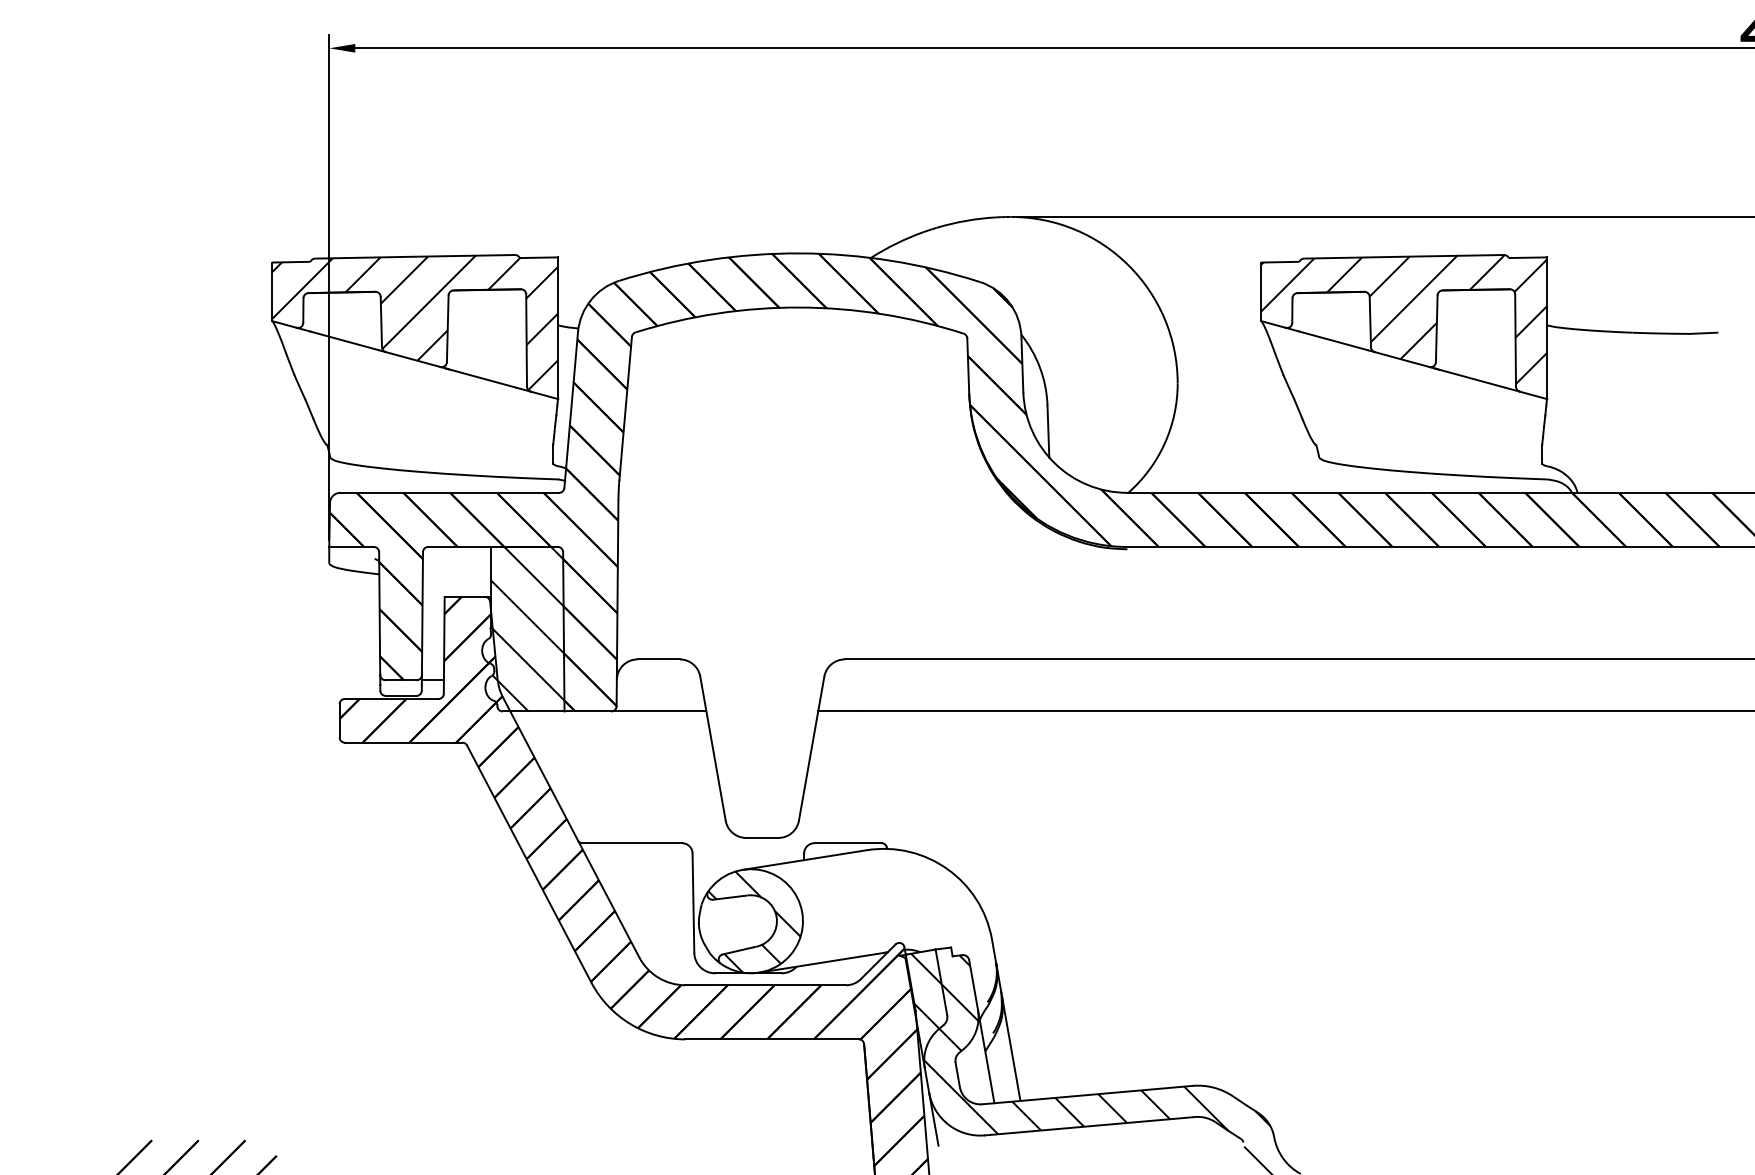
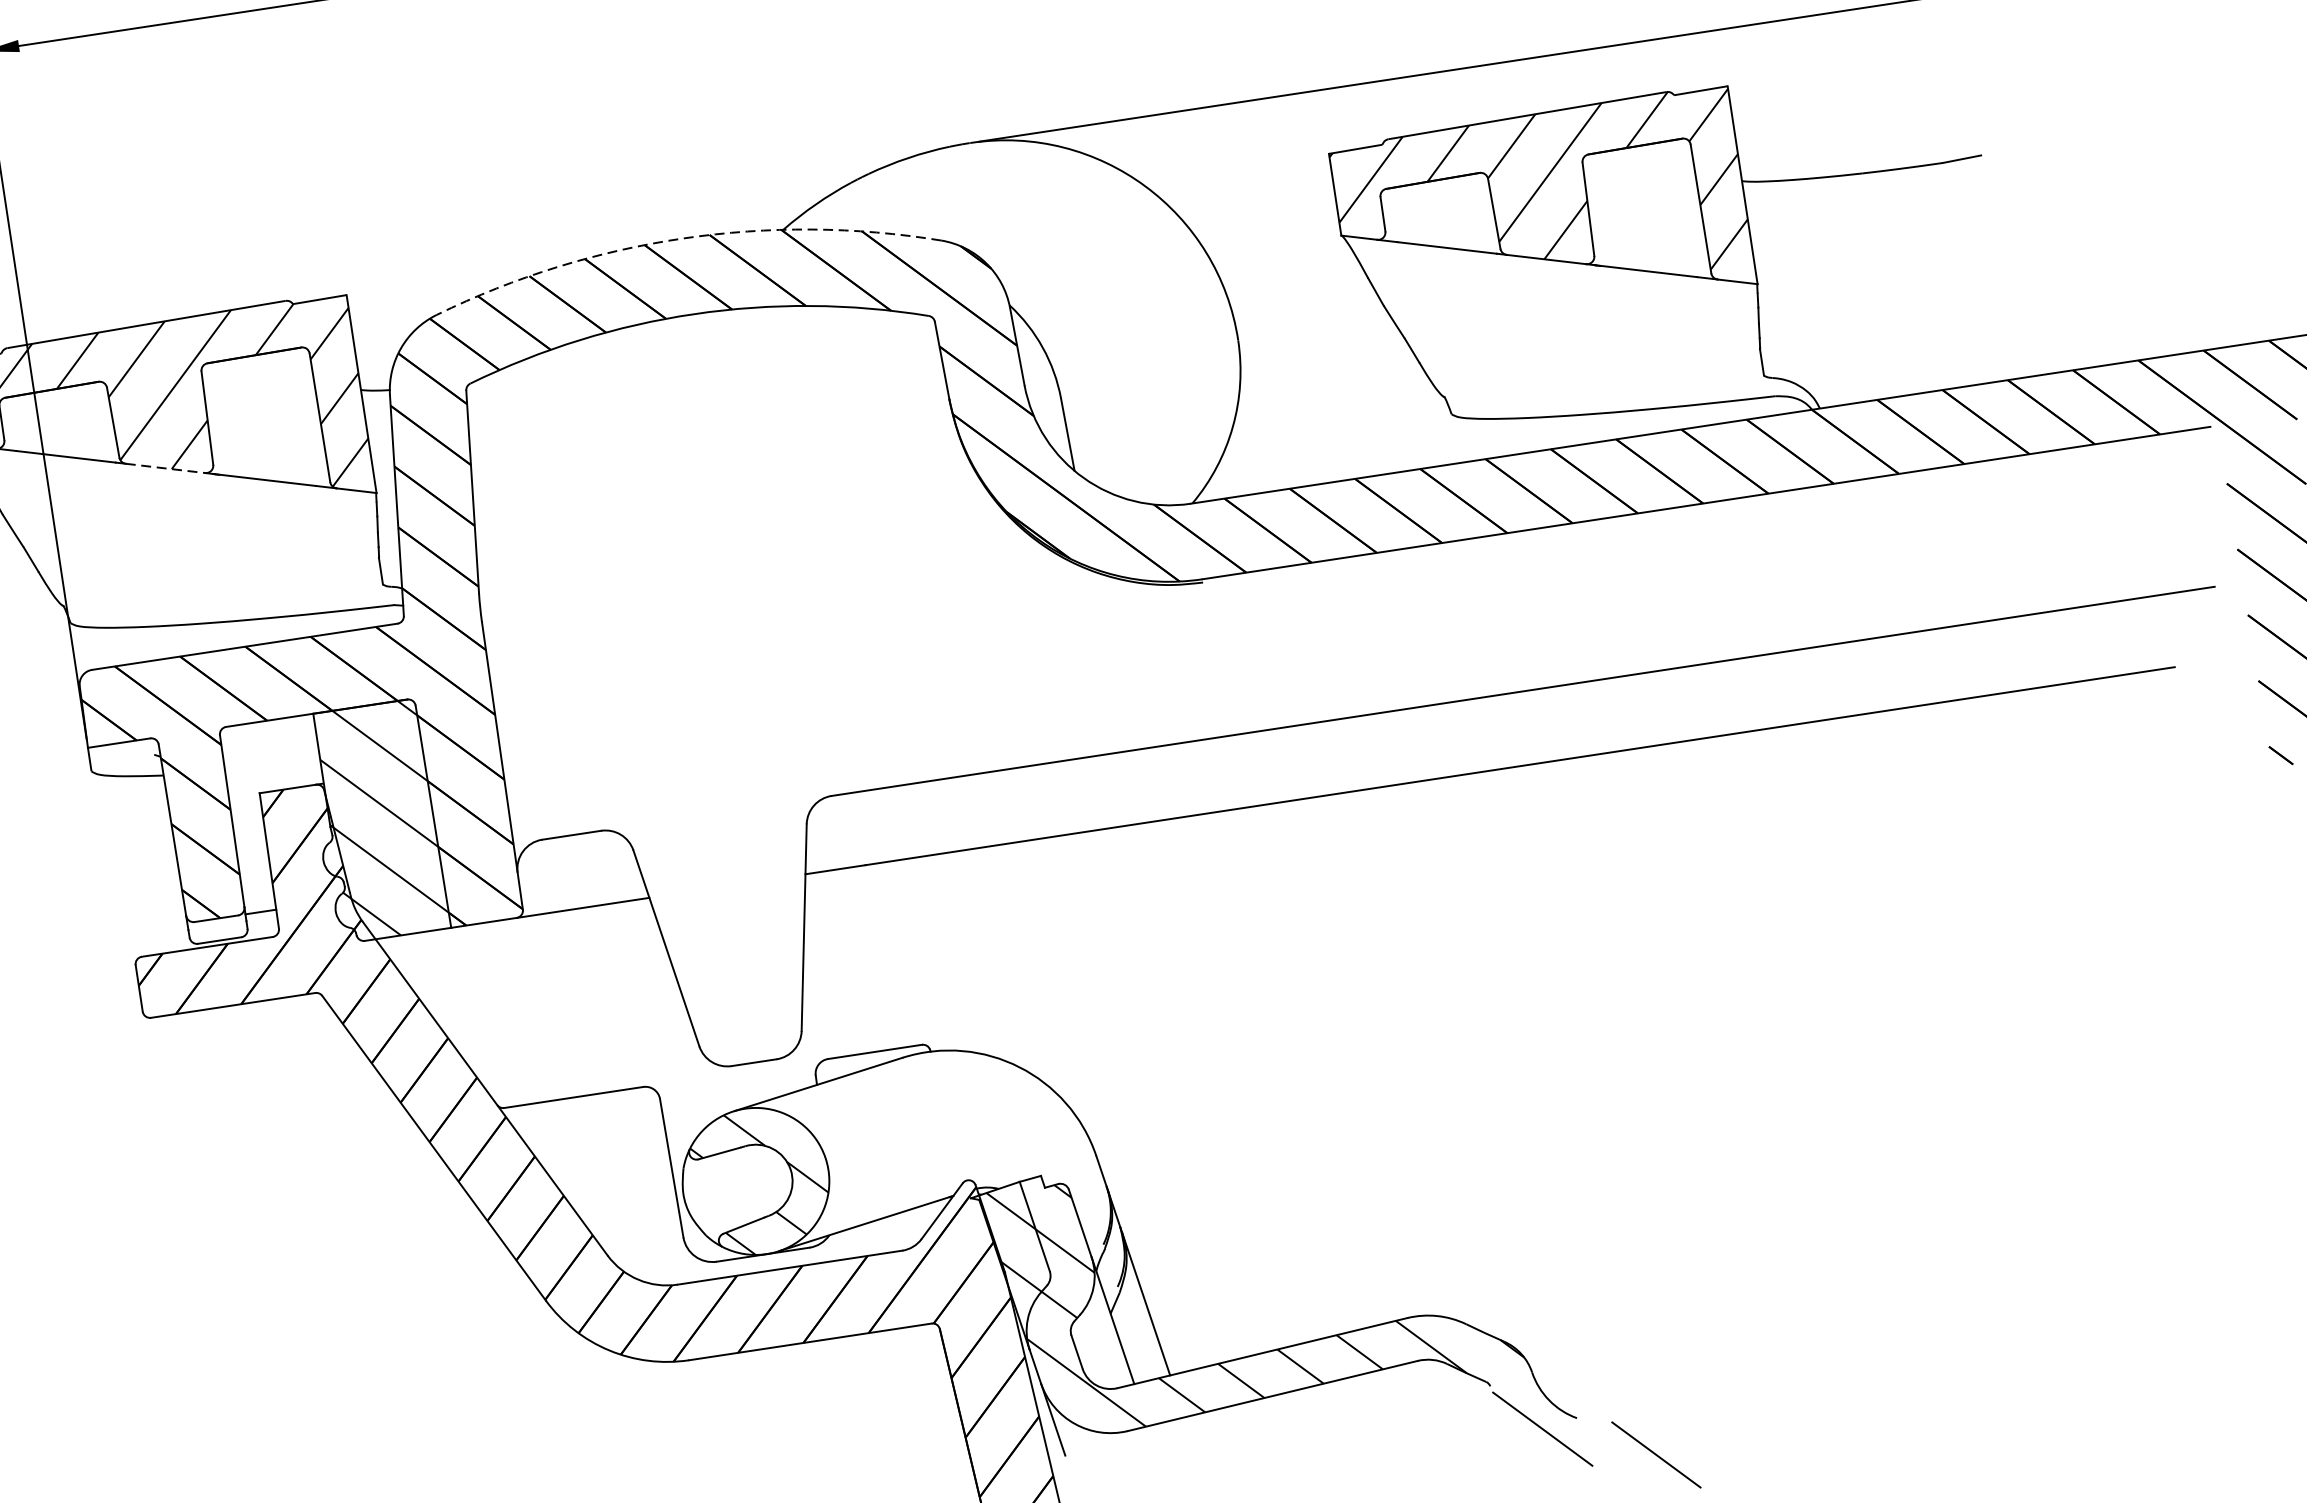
arc: (799, 253) -> (682, 238), solid -> dashed
line: (413, 359) -> (166, 468), solid -> dashed

